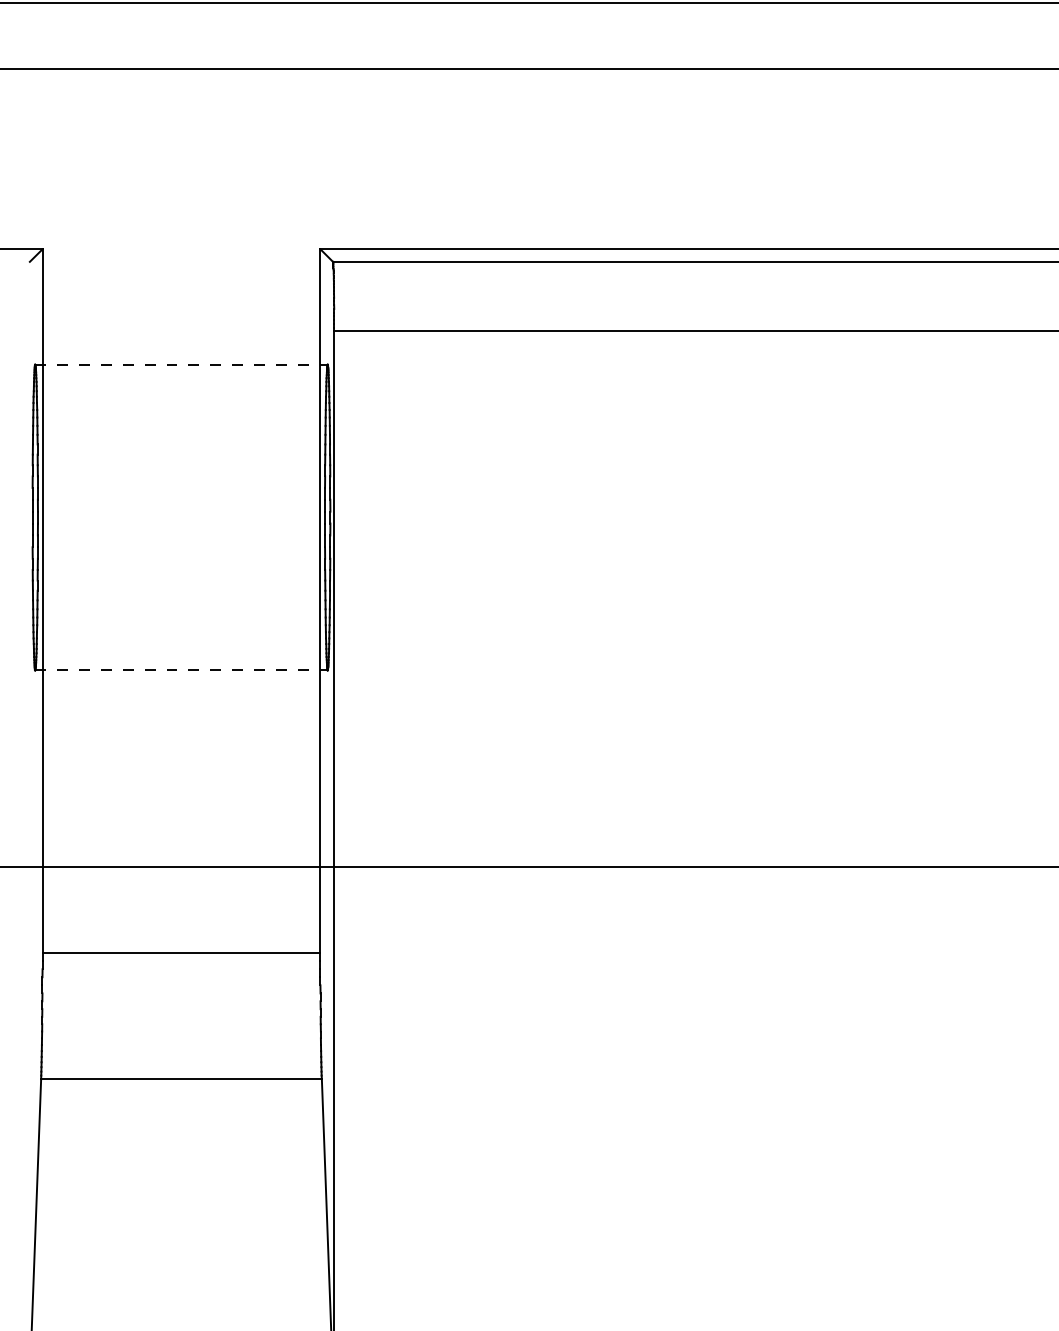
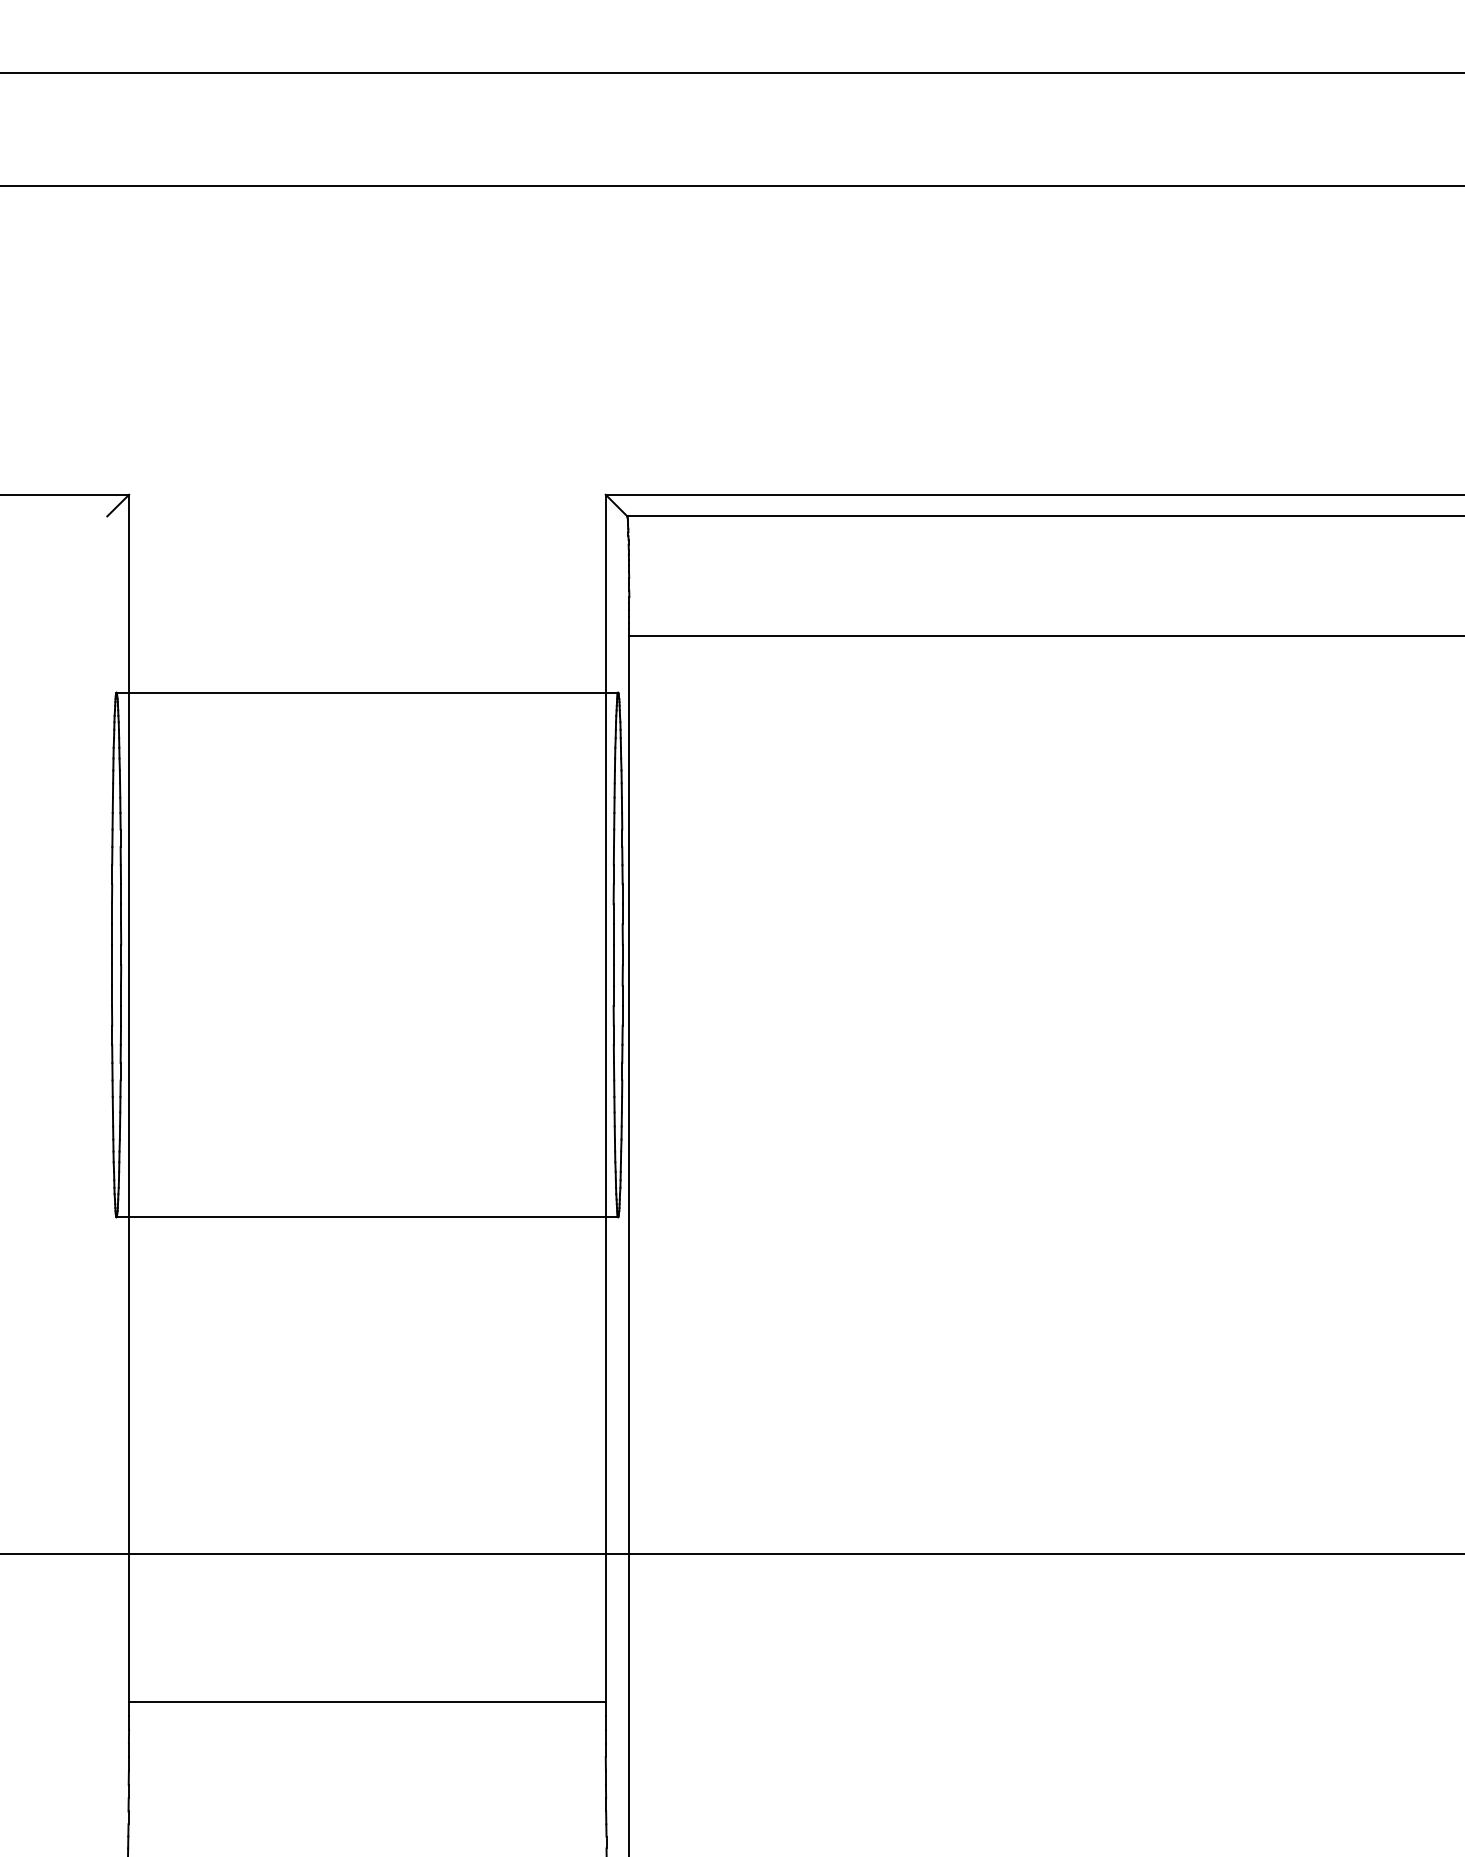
line: (181, 364) -> (367, 692), dashed -> solid
line: (181, 670) -> (367, 1217), dashed -> solid

